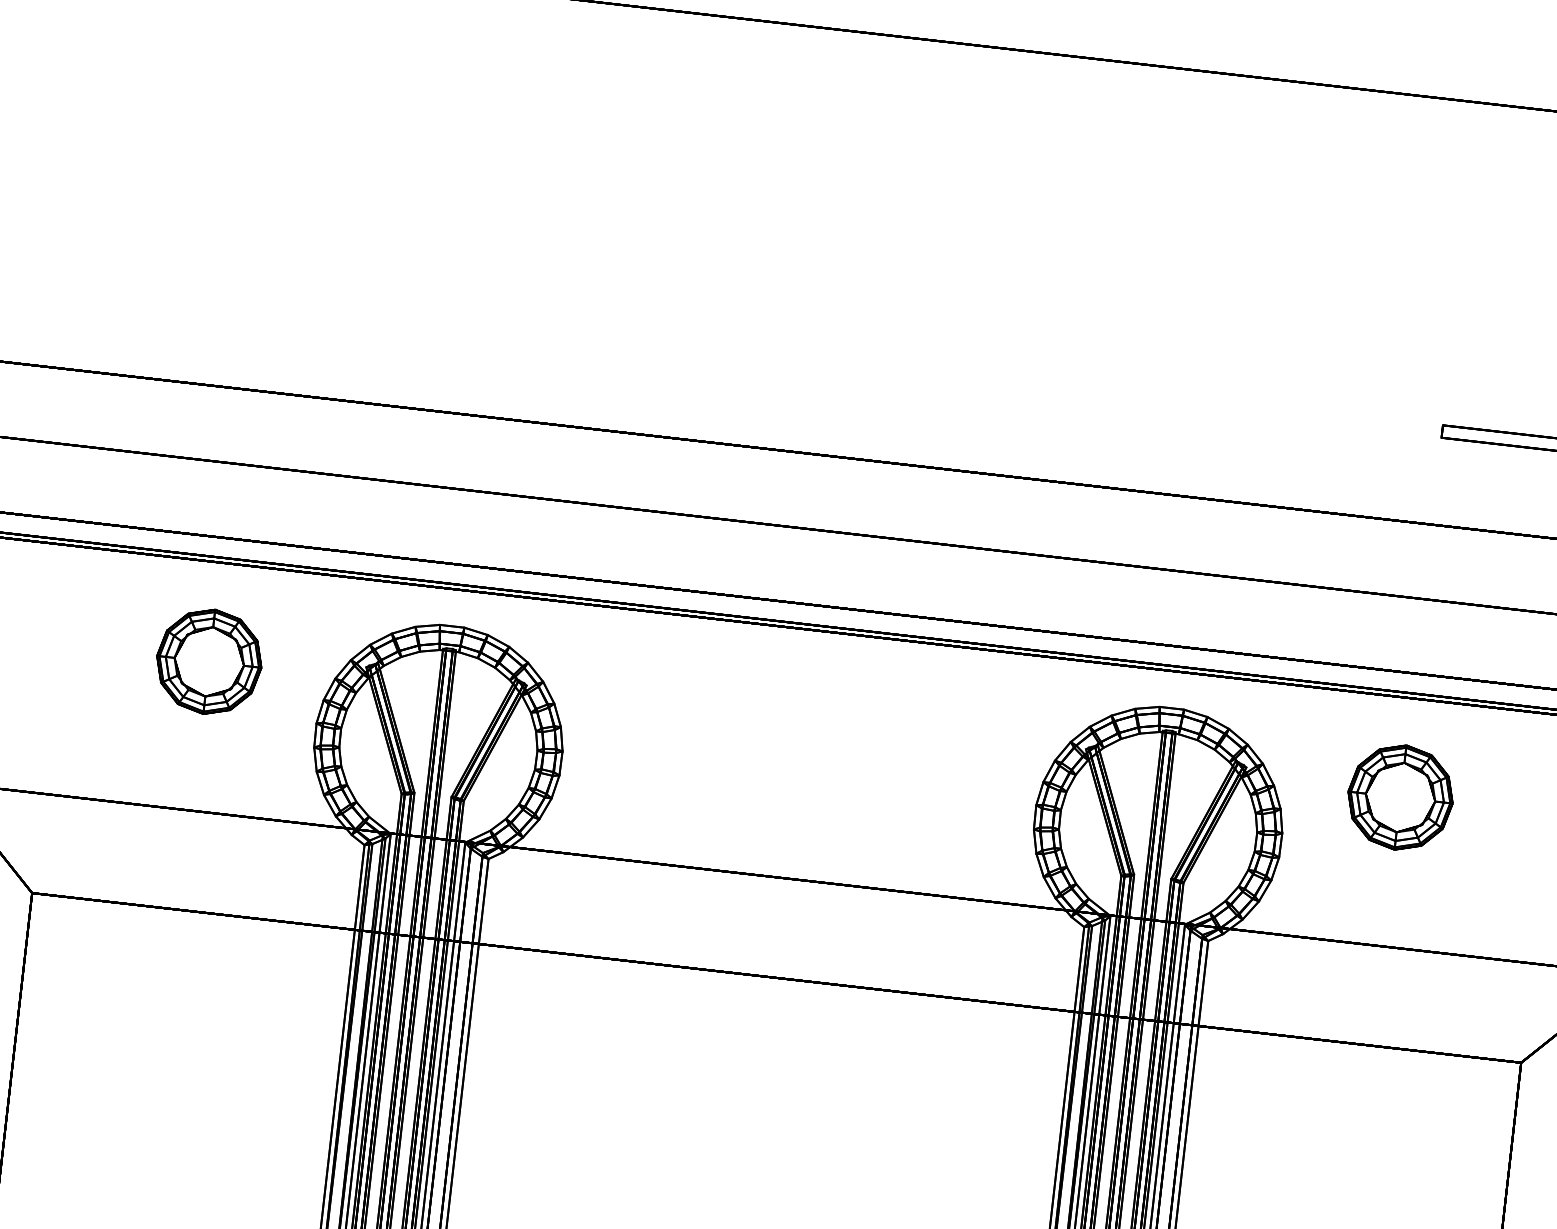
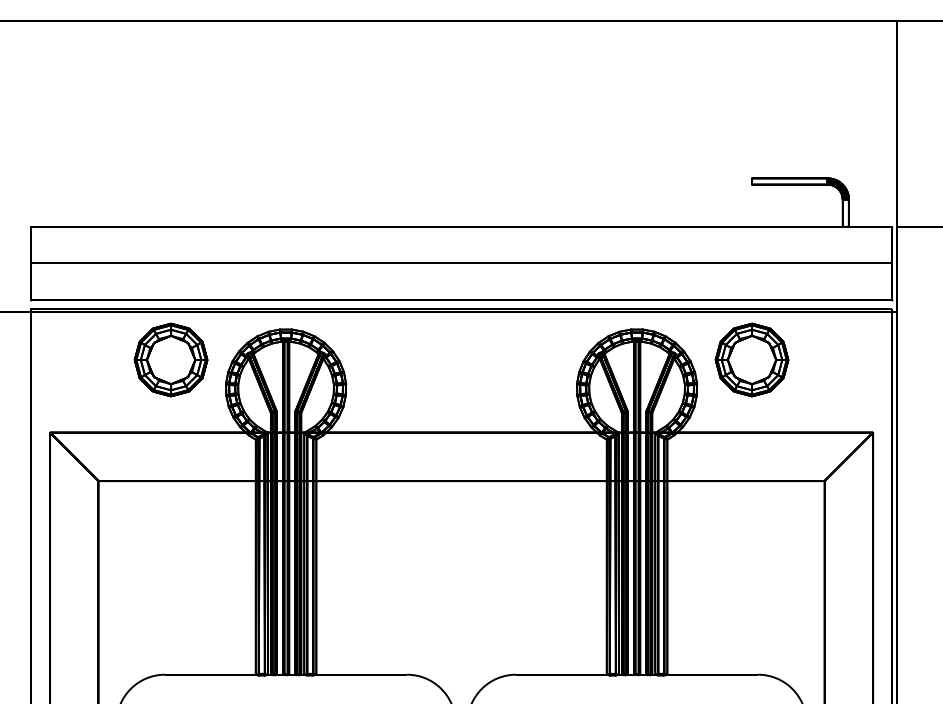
part: (208, 660) -> (170, 359), size x1.43
part: (1399, 796) -> (751, 359), size x1.43

